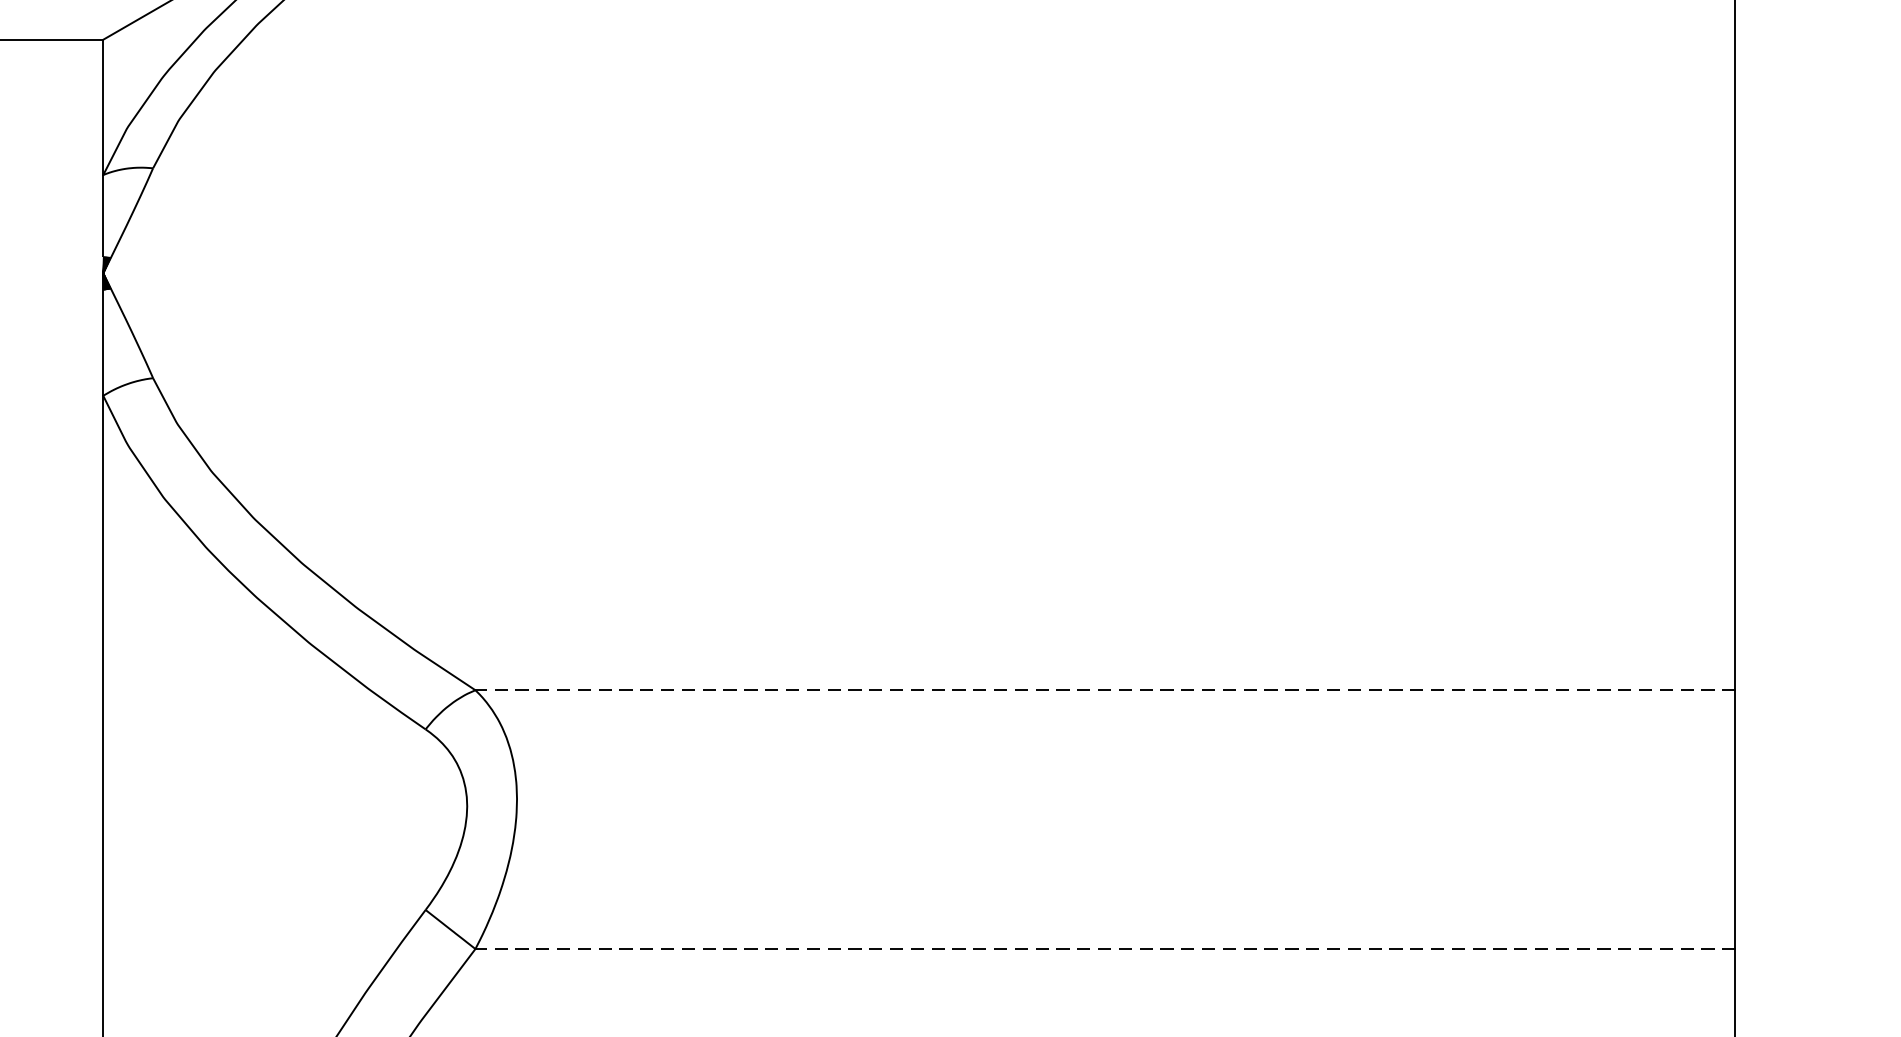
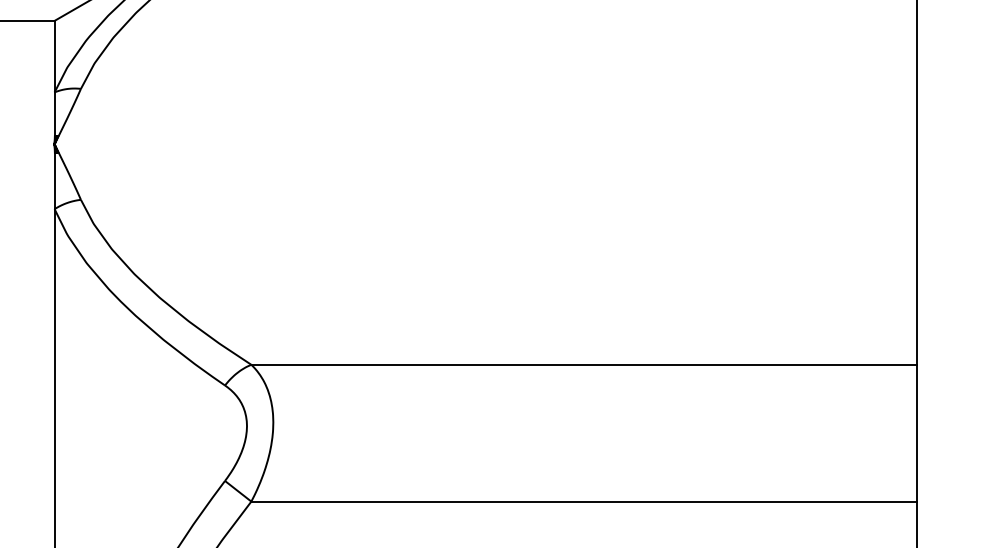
line: (1103, 689) -> (583, 364), dashed -> solid
line: (1103, 948) -> (583, 501), dashed -> solid

